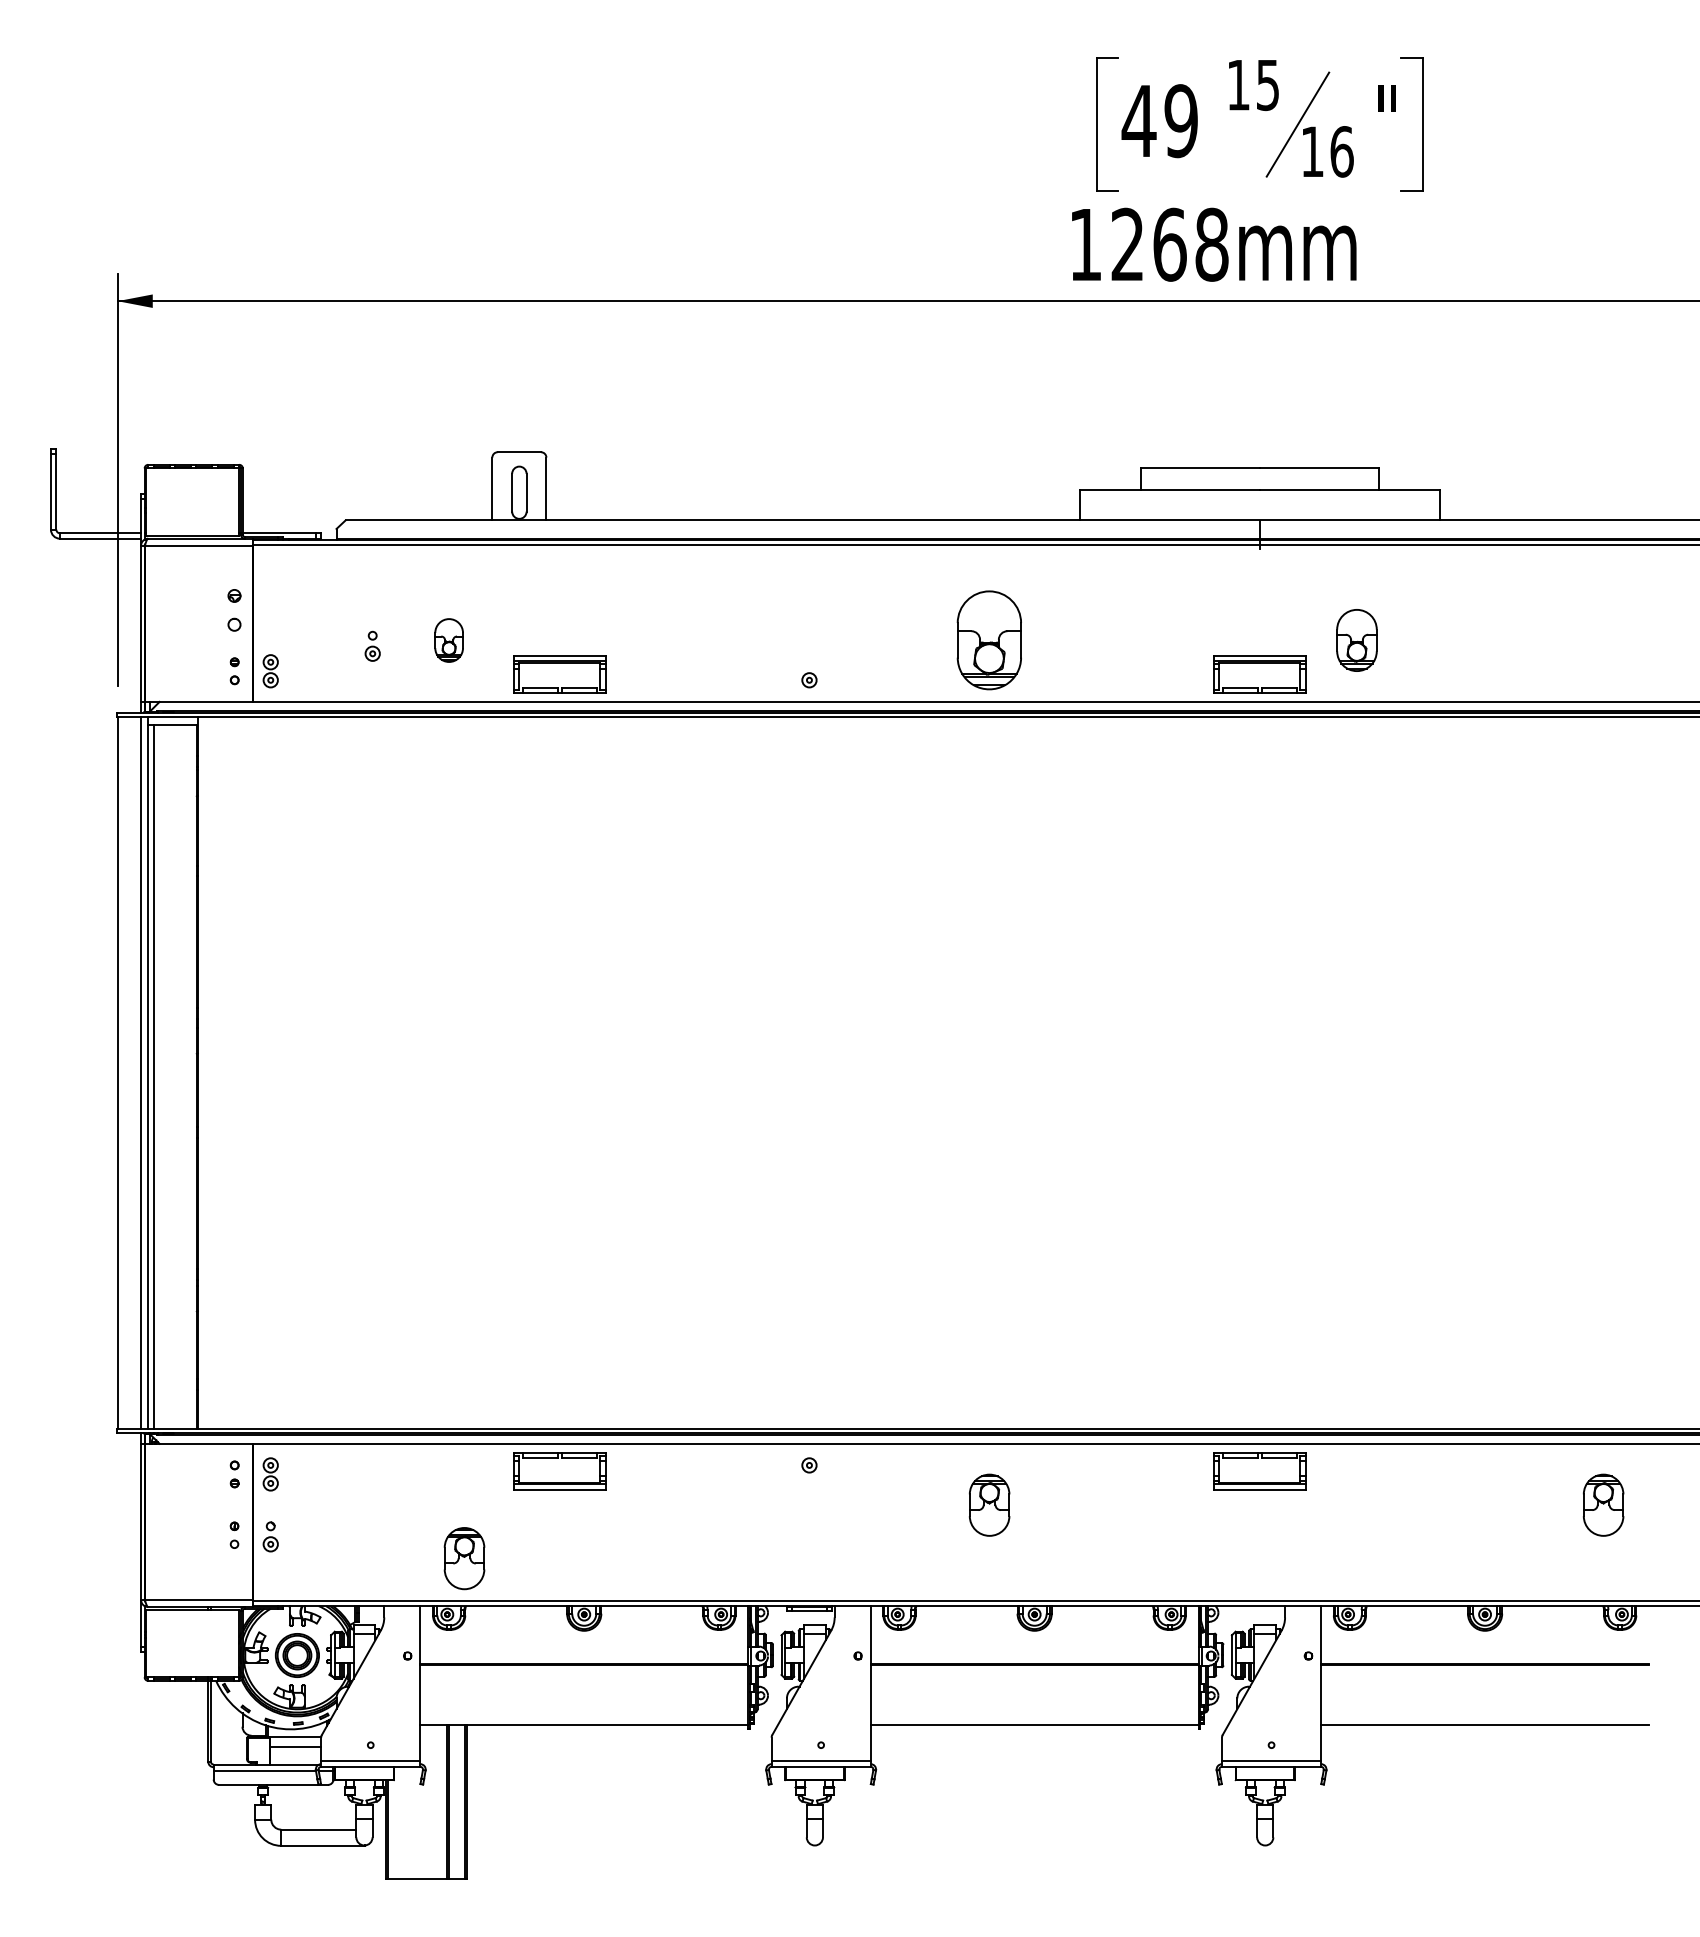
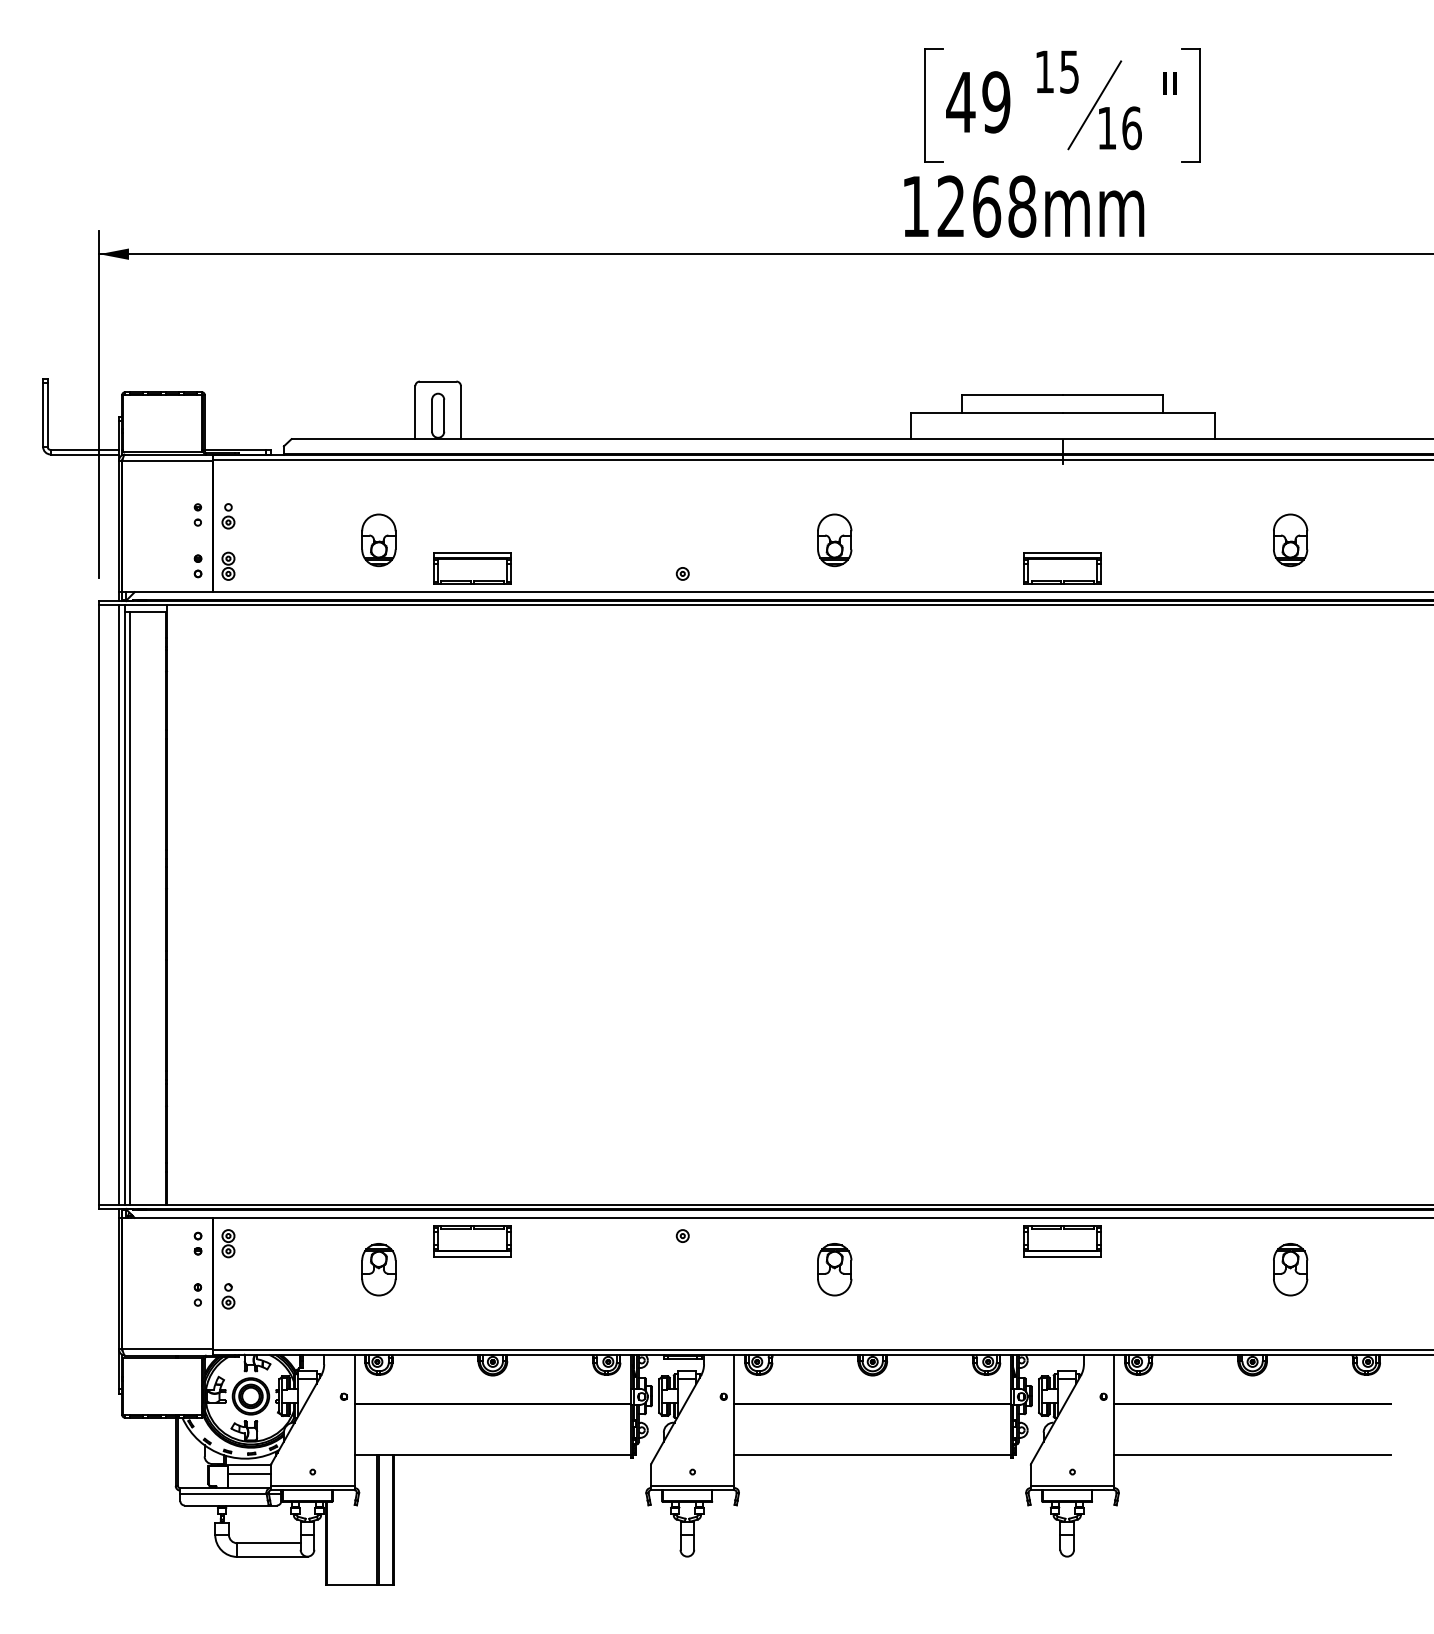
part: (234, 609) -> (197, 514), size x0.62
part: (448, 640) -> (378, 540), size x1.43
part: (989, 640) -> (834, 540), size x0.62
part: (1356, 640) -> (1290, 540), moved
part: (372, 646) -> (228, 516), moved
part: (1603, 1505) -> (1290, 1269), moved
part: (464, 1558) -> (378, 1269), moved

